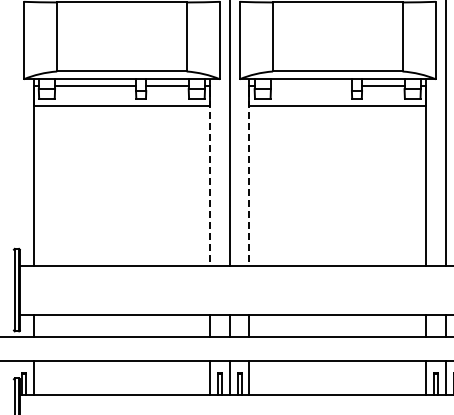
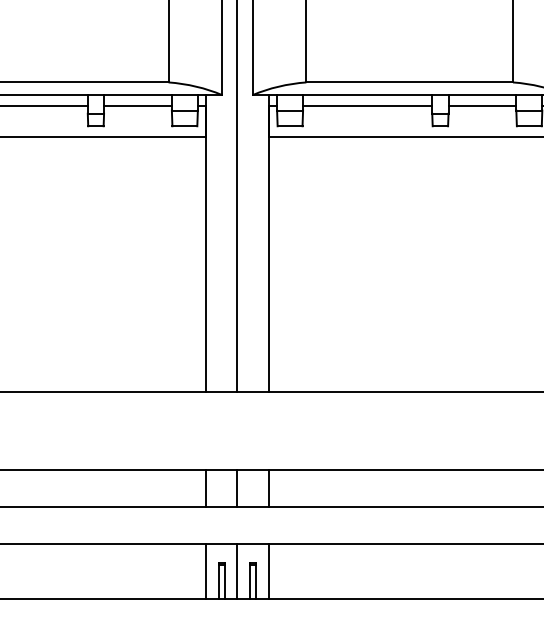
line: (310, 86) -> (366, 106), added
line: (210, 172) -> (206, 243), dashed -> solid
line: (249, 172) -> (268, 243), dashed -> solid

